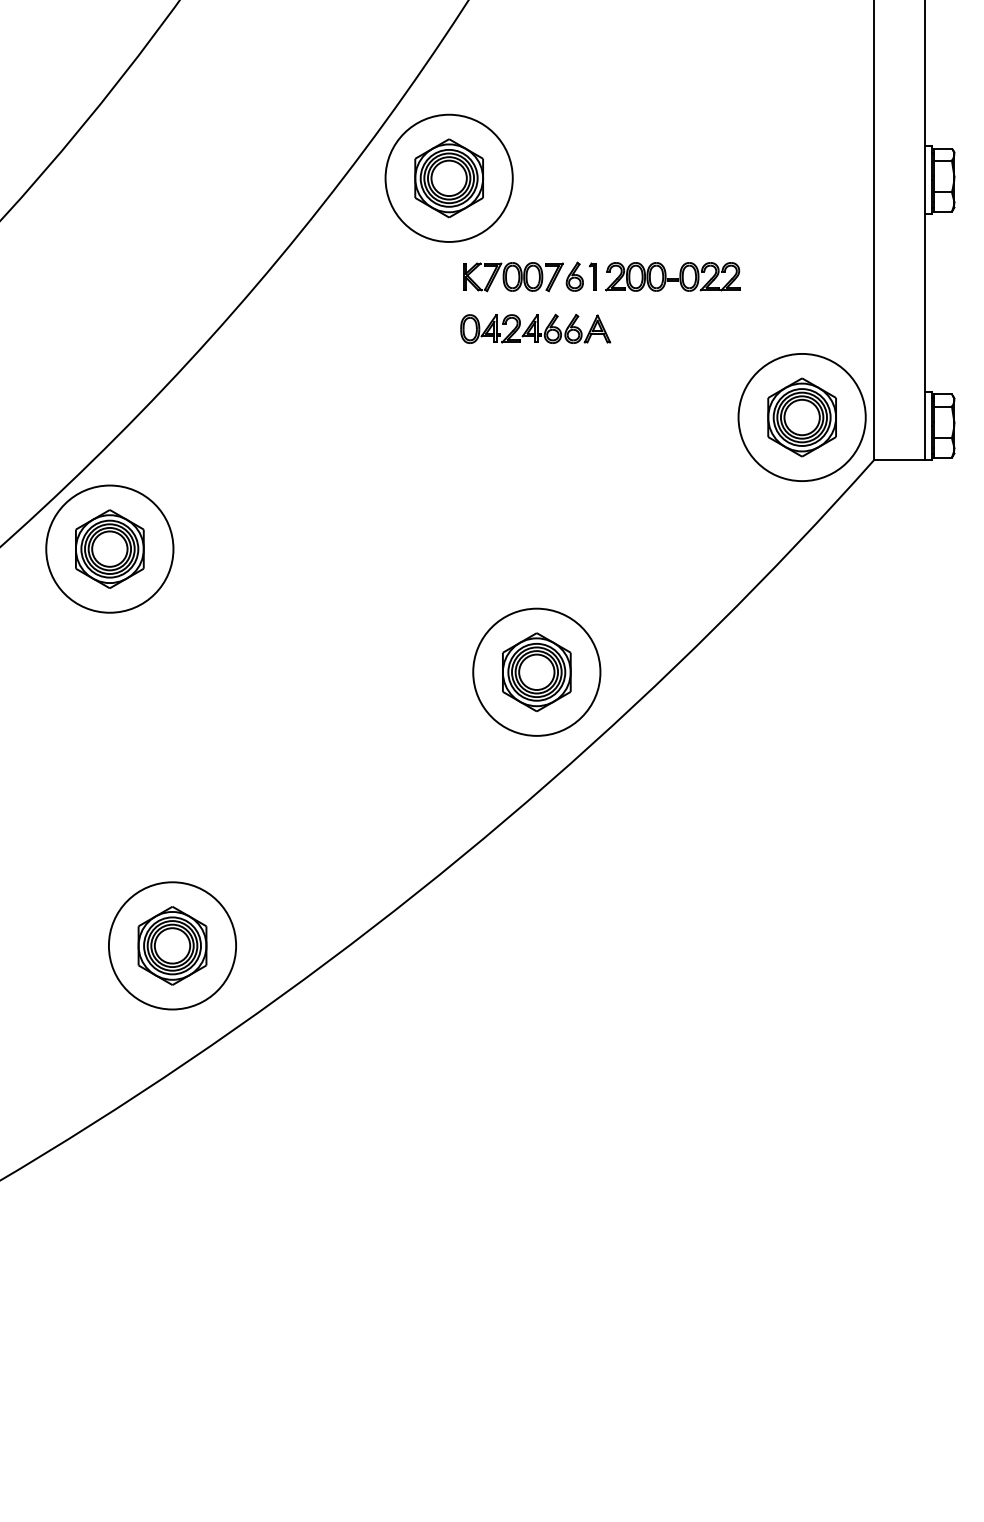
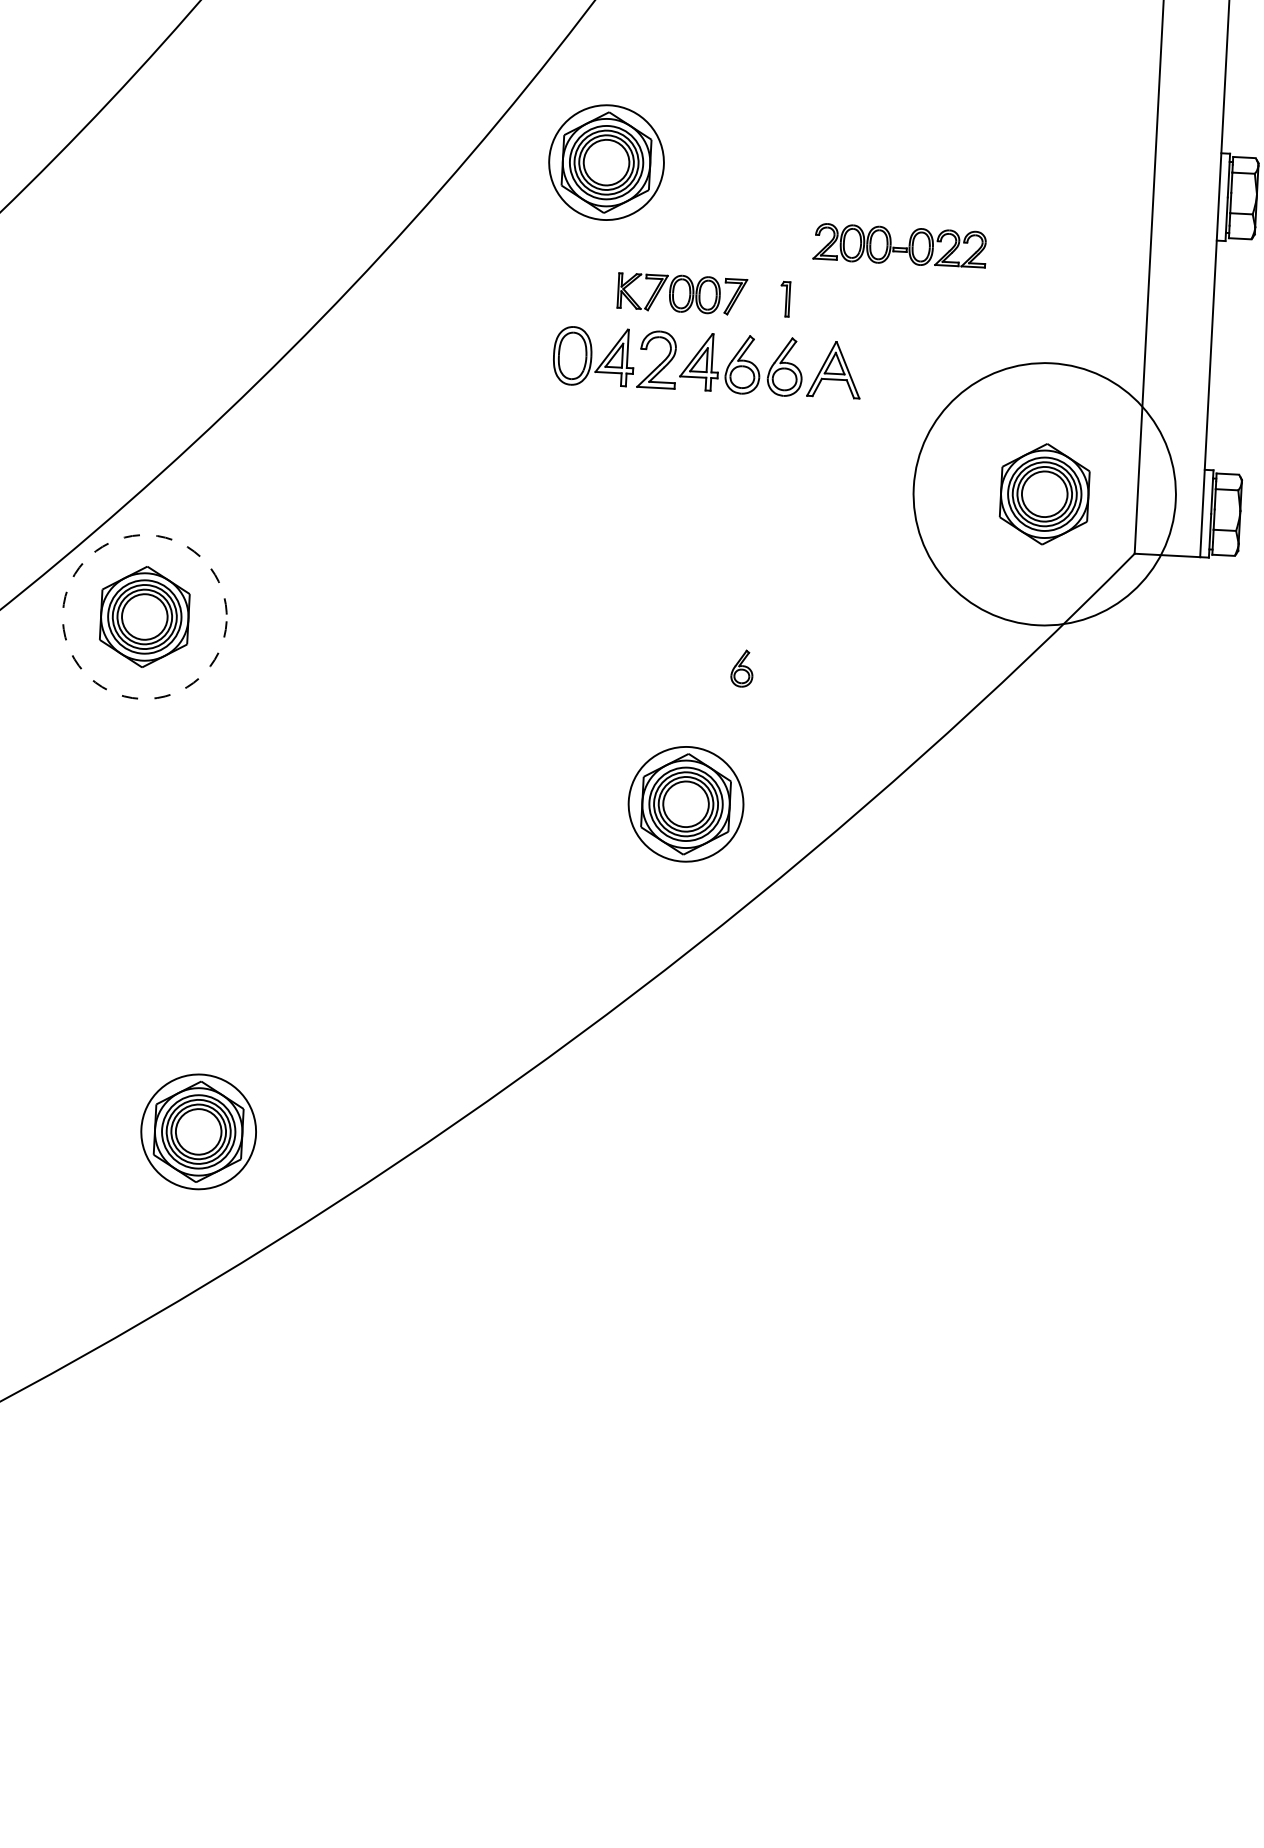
circle: (448, 177) -> (605, 161), size x0.7
part: (574, 276) -> (741, 668), moved
part: (672, 276) -> (899, 245), moved
part: (535, 328) -> (707, 361), size x1.6
circle: (801, 417) -> (1043, 494), size x1.6
circle: (109, 548) -> (144, 616), solid -> dashed
circle: (536, 671) -> (685, 803), size x0.7
circle: (172, 945) -> (198, 1131), size x0.7

